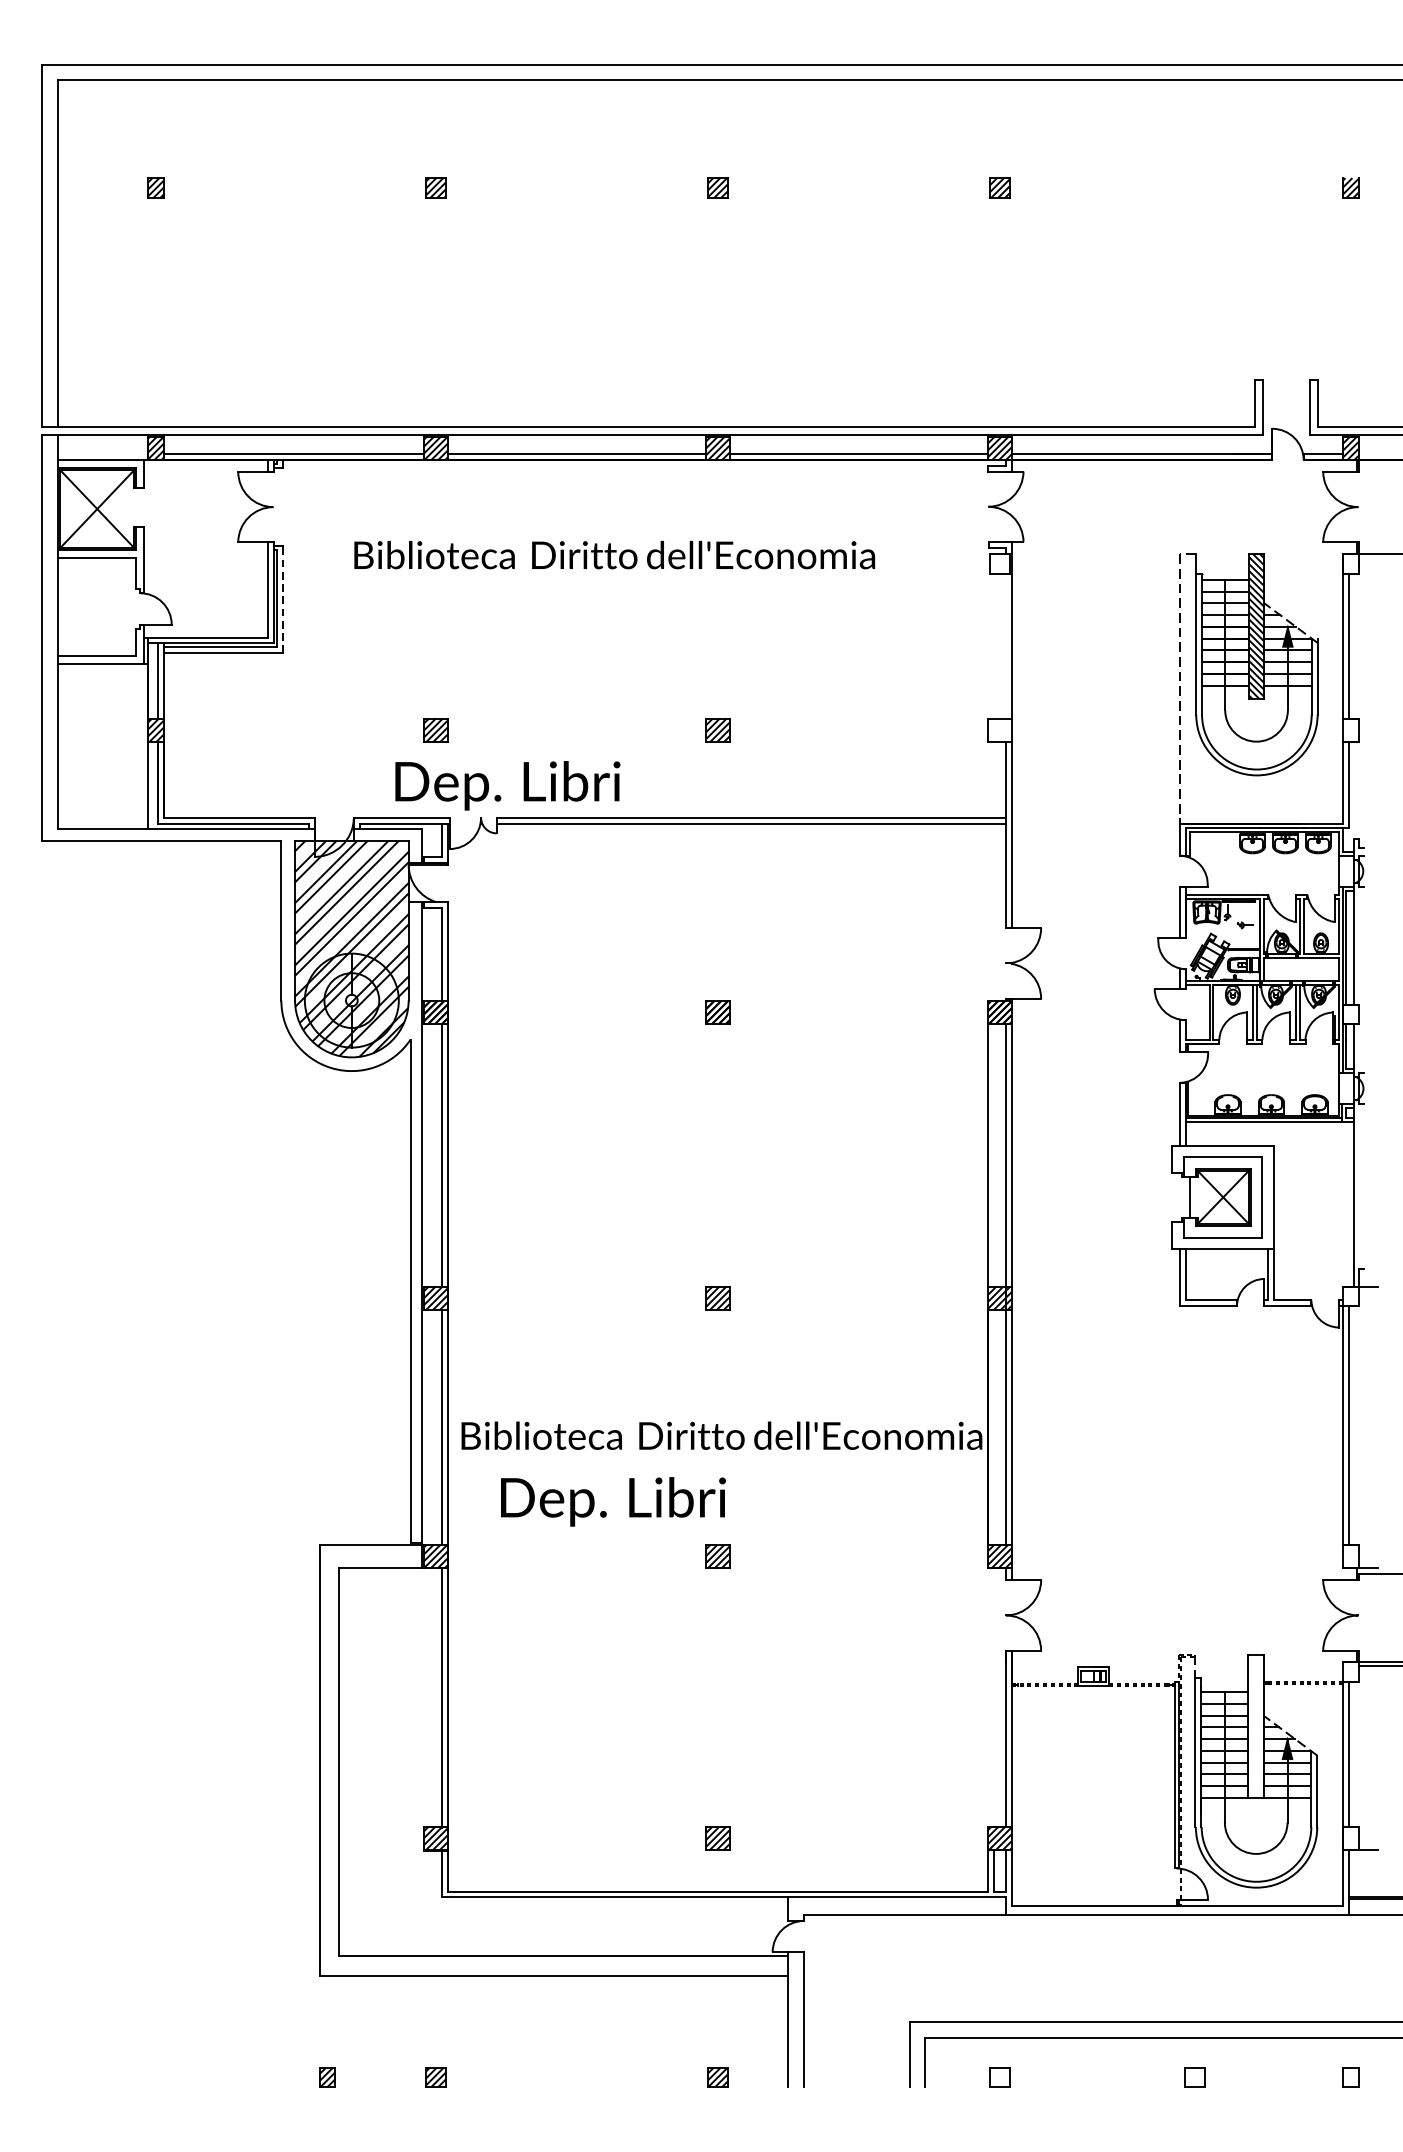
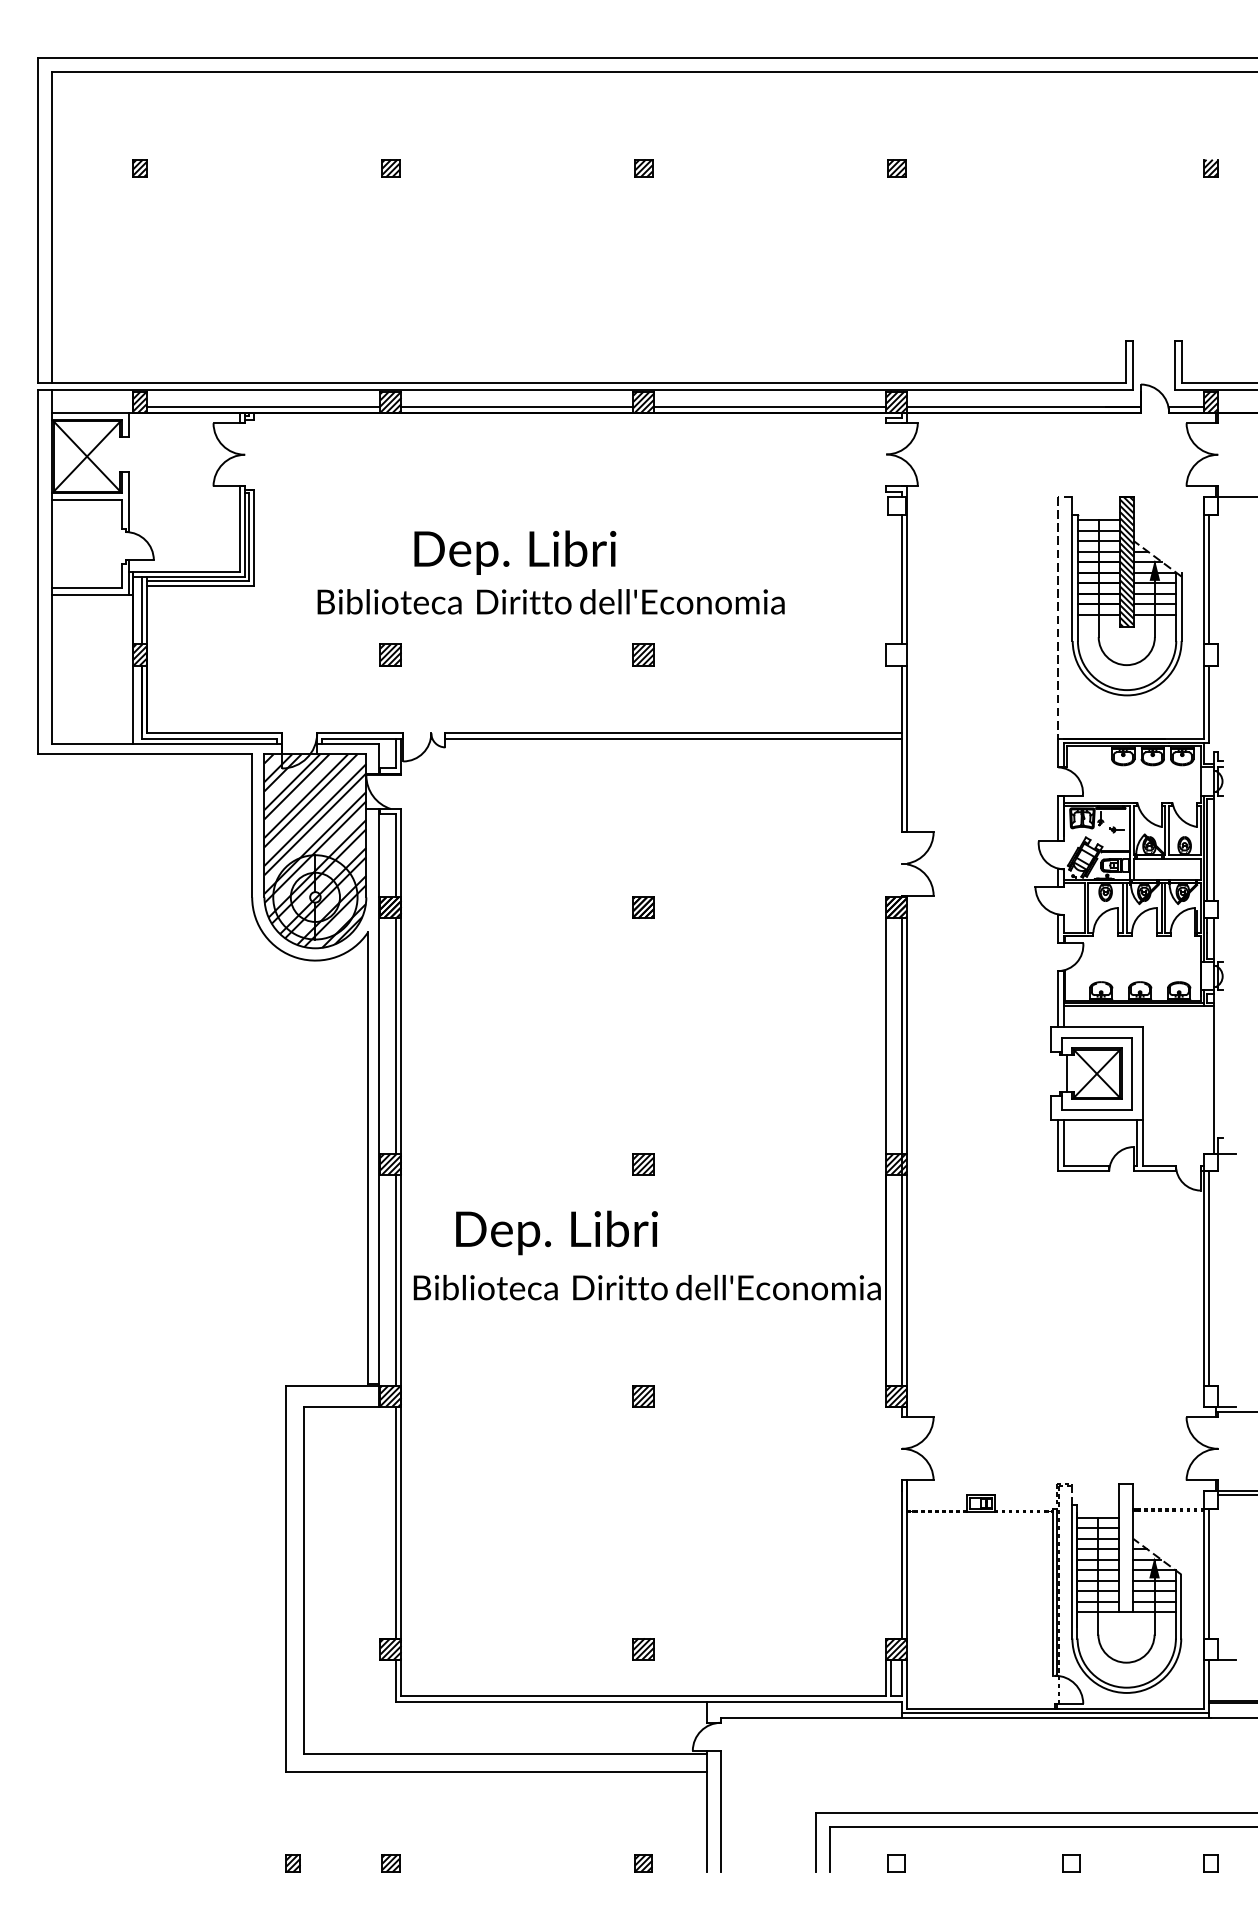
text: (613, 554) -> (550, 601), moved
line: (282, 599) -> (253, 537), dashed -> solid
line: (1006, 646) -> (902, 579), added
text: (508, 785) -> (515, 552), moved
text: (612, 1501) -> (556, 1232), moved
line: (1177, 1909) -> (1055, 1712), added

